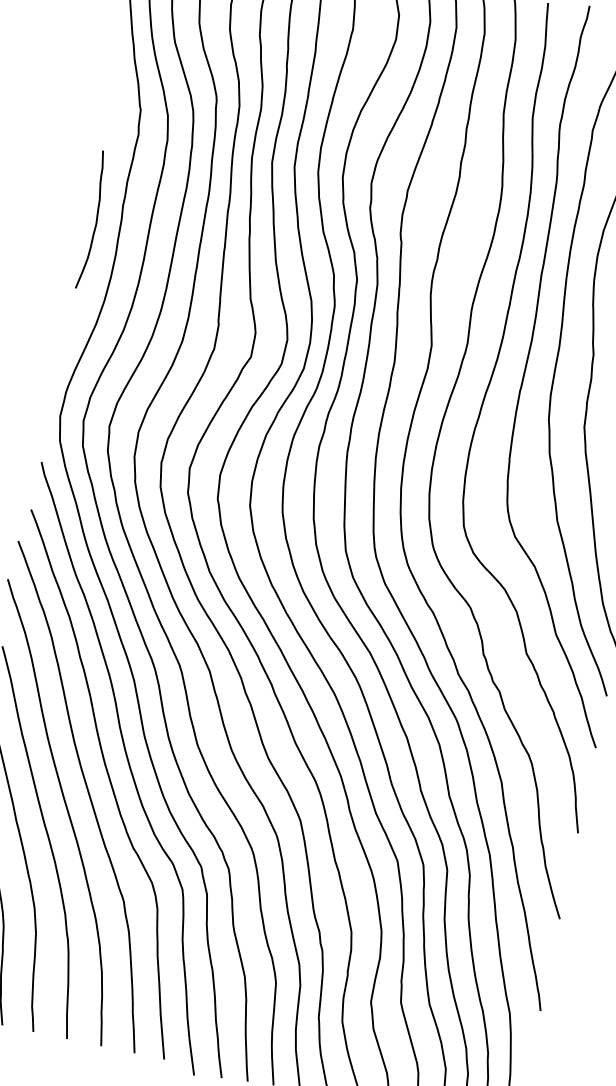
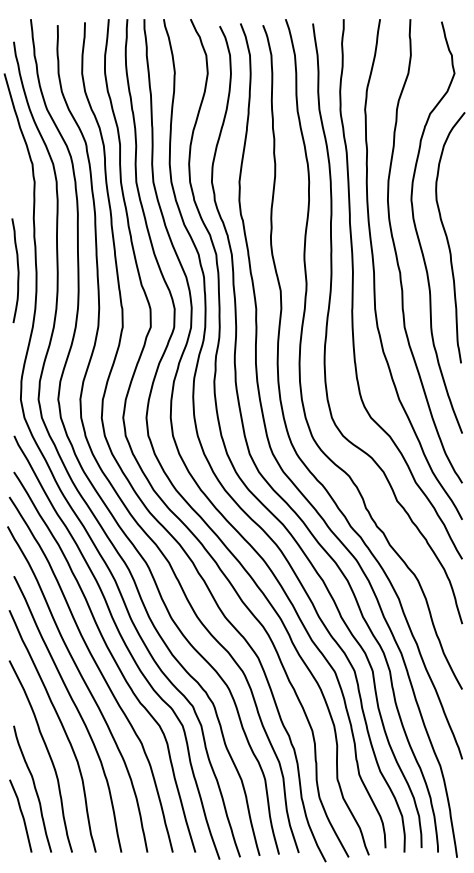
curve: (95, 220) -> (17, 270), moved

